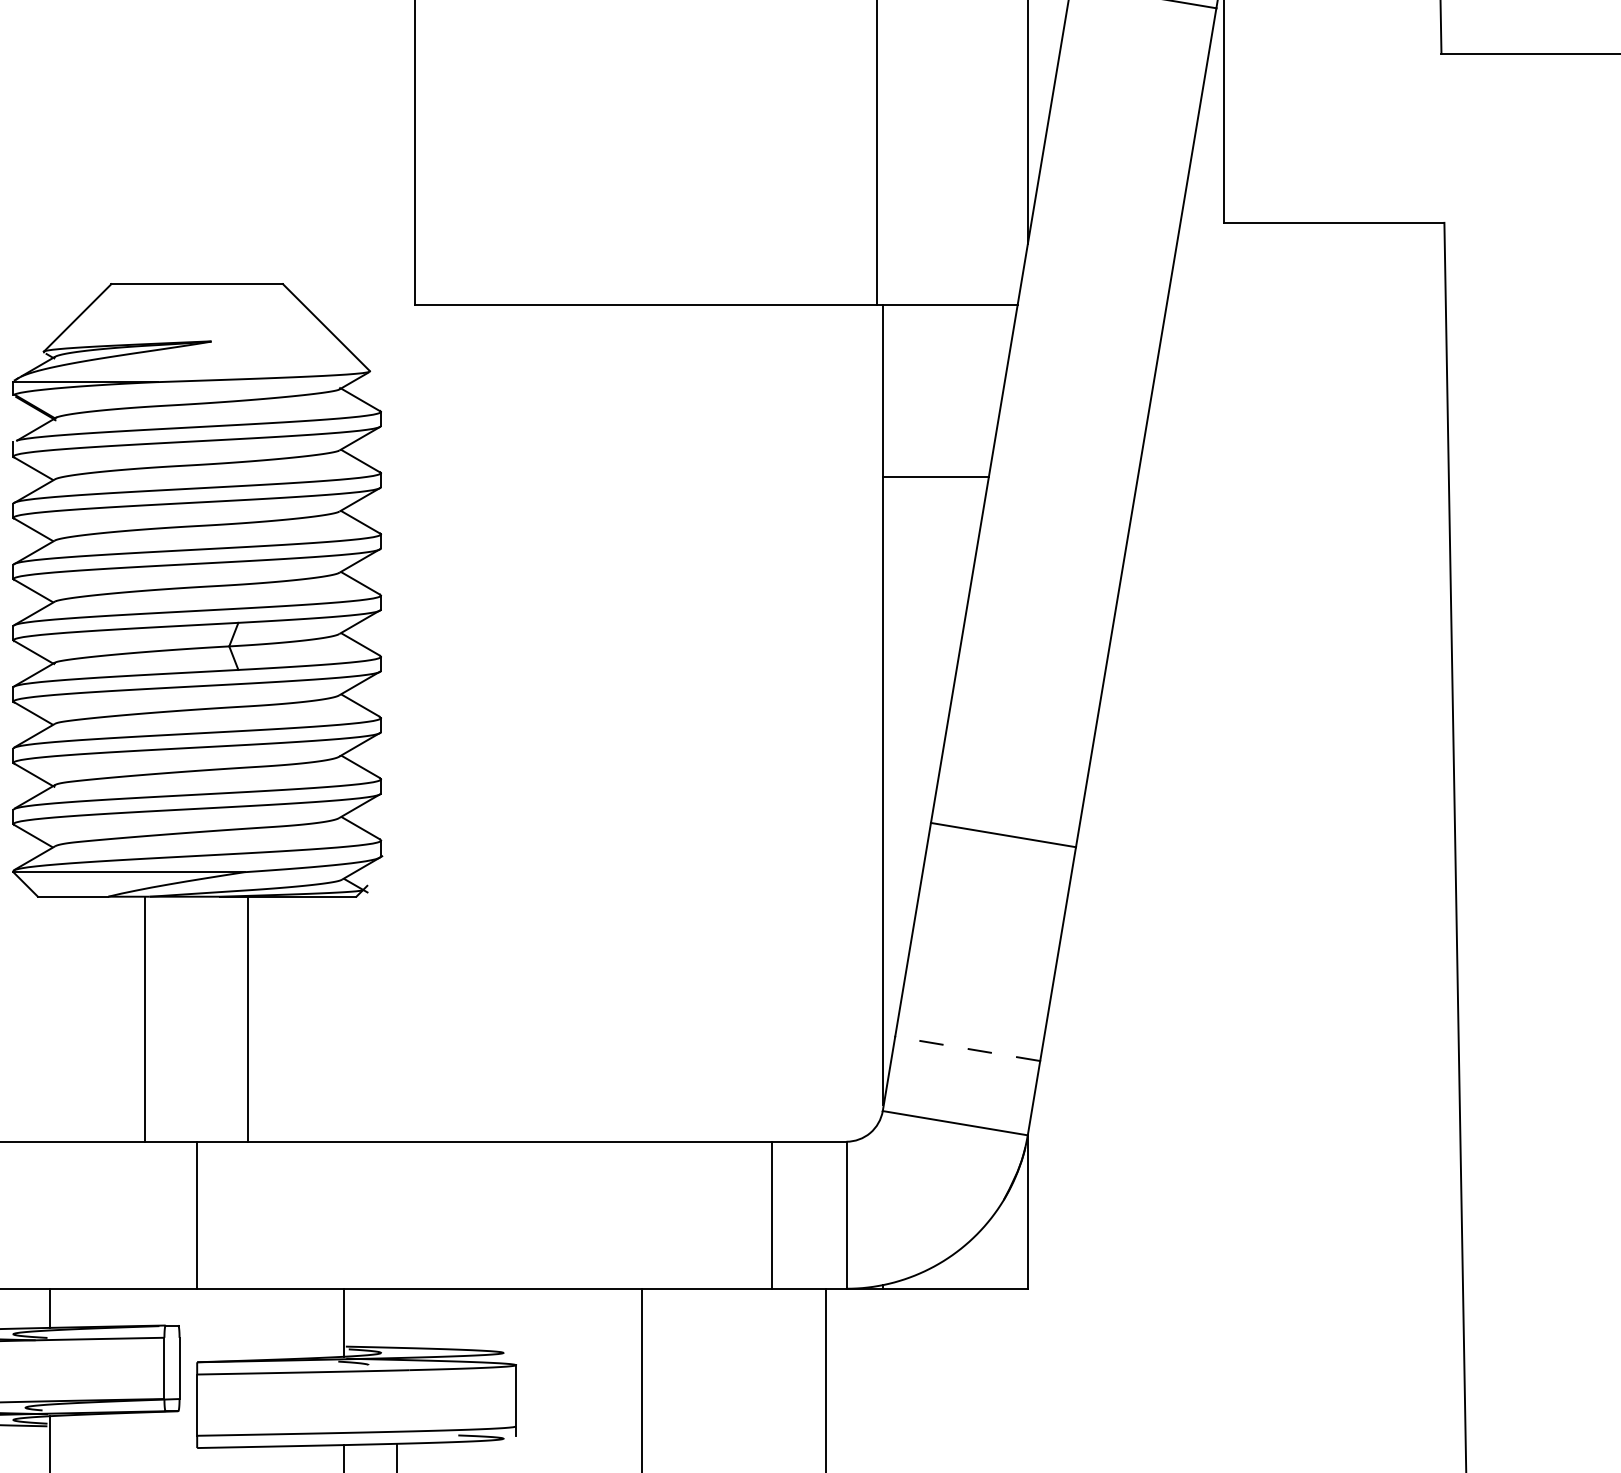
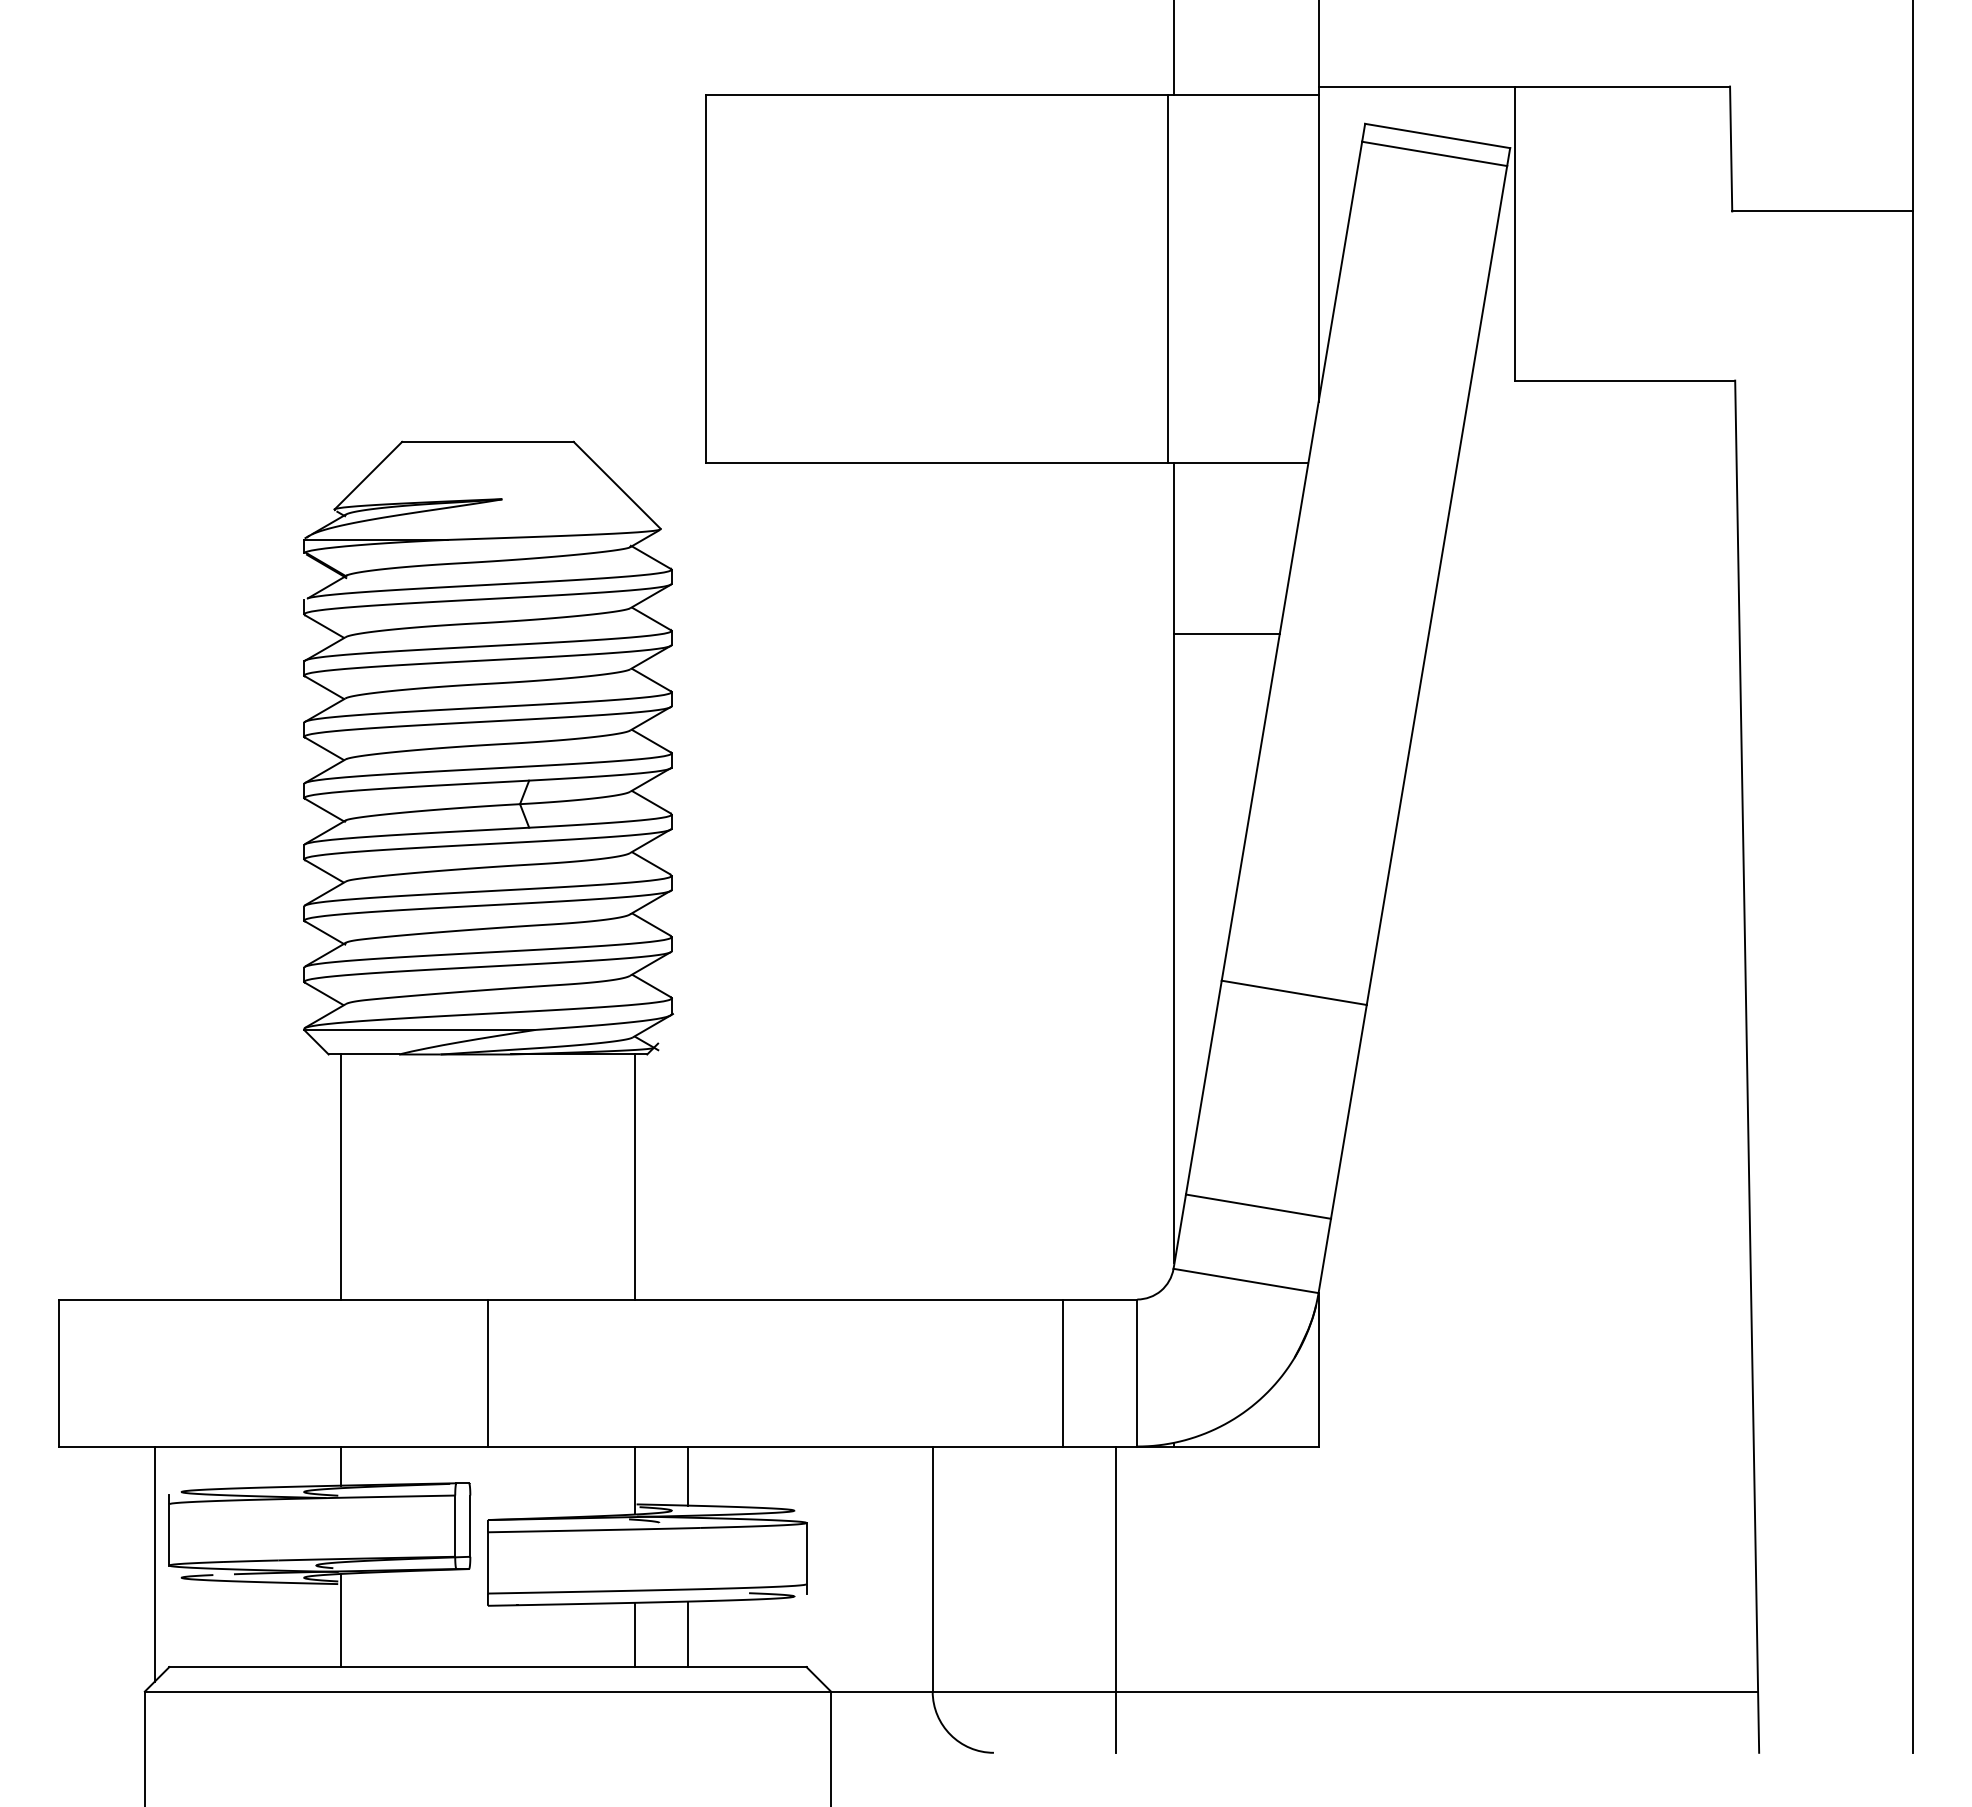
line: (144, 1018) -> (340, 1176), moved
line: (247, 1018) -> (634, 1176), moved
line: (967, 1048) -> (1258, 1206), dashed -> solid
line: (396, 1317) -> (687, 1475), added

